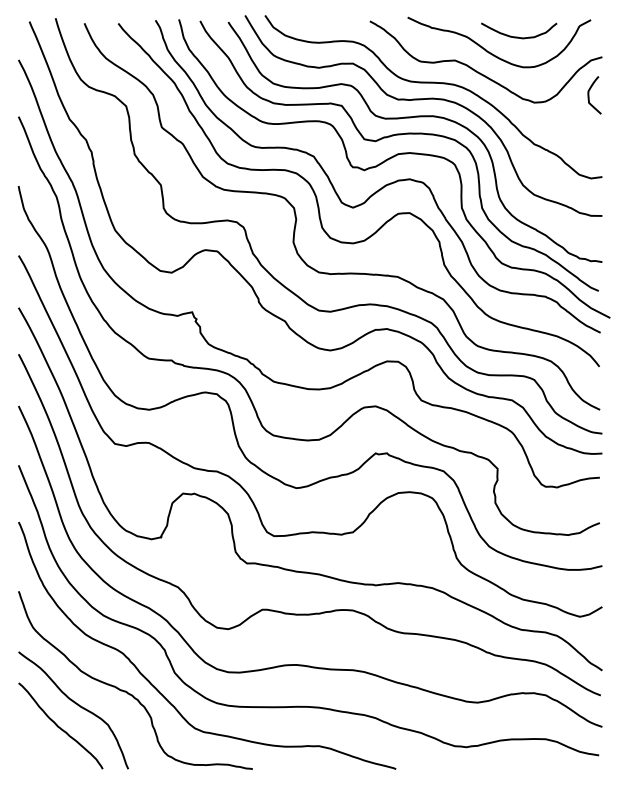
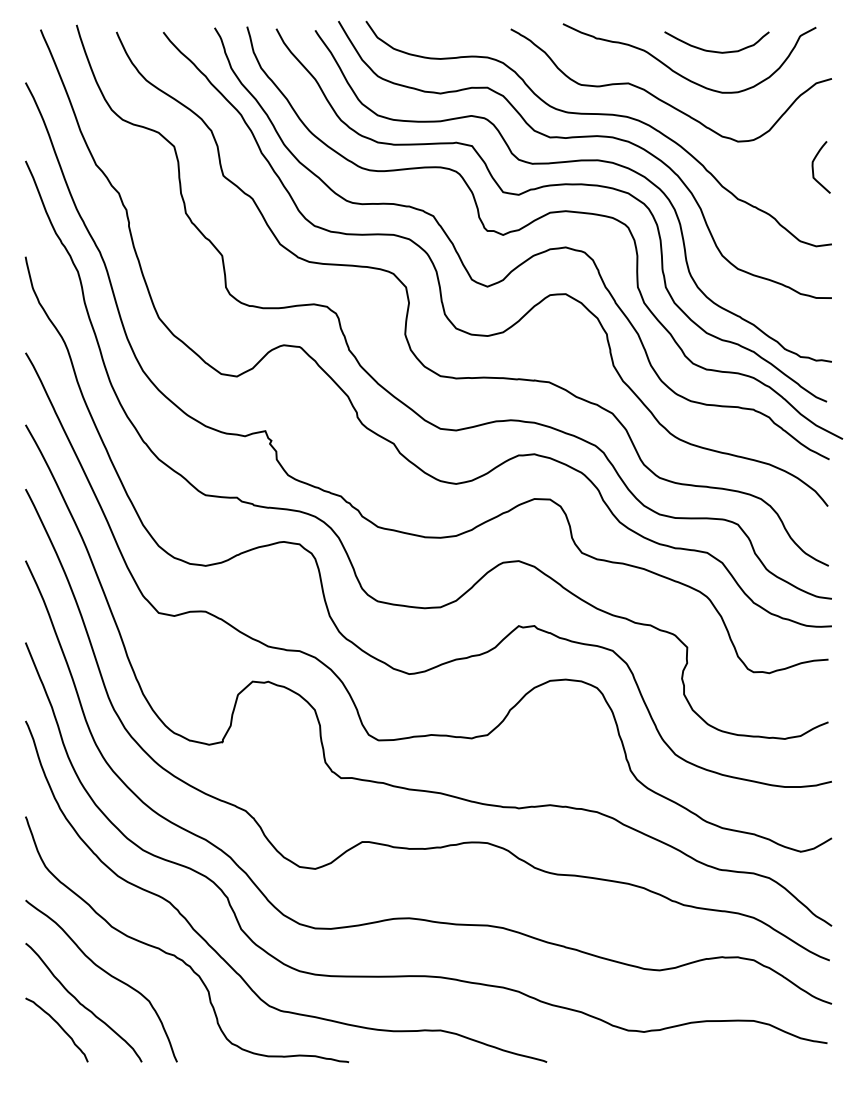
curve: (589, 95) -> (814, 167), moved
curve: (42, 743) -> (58, 1026), added

